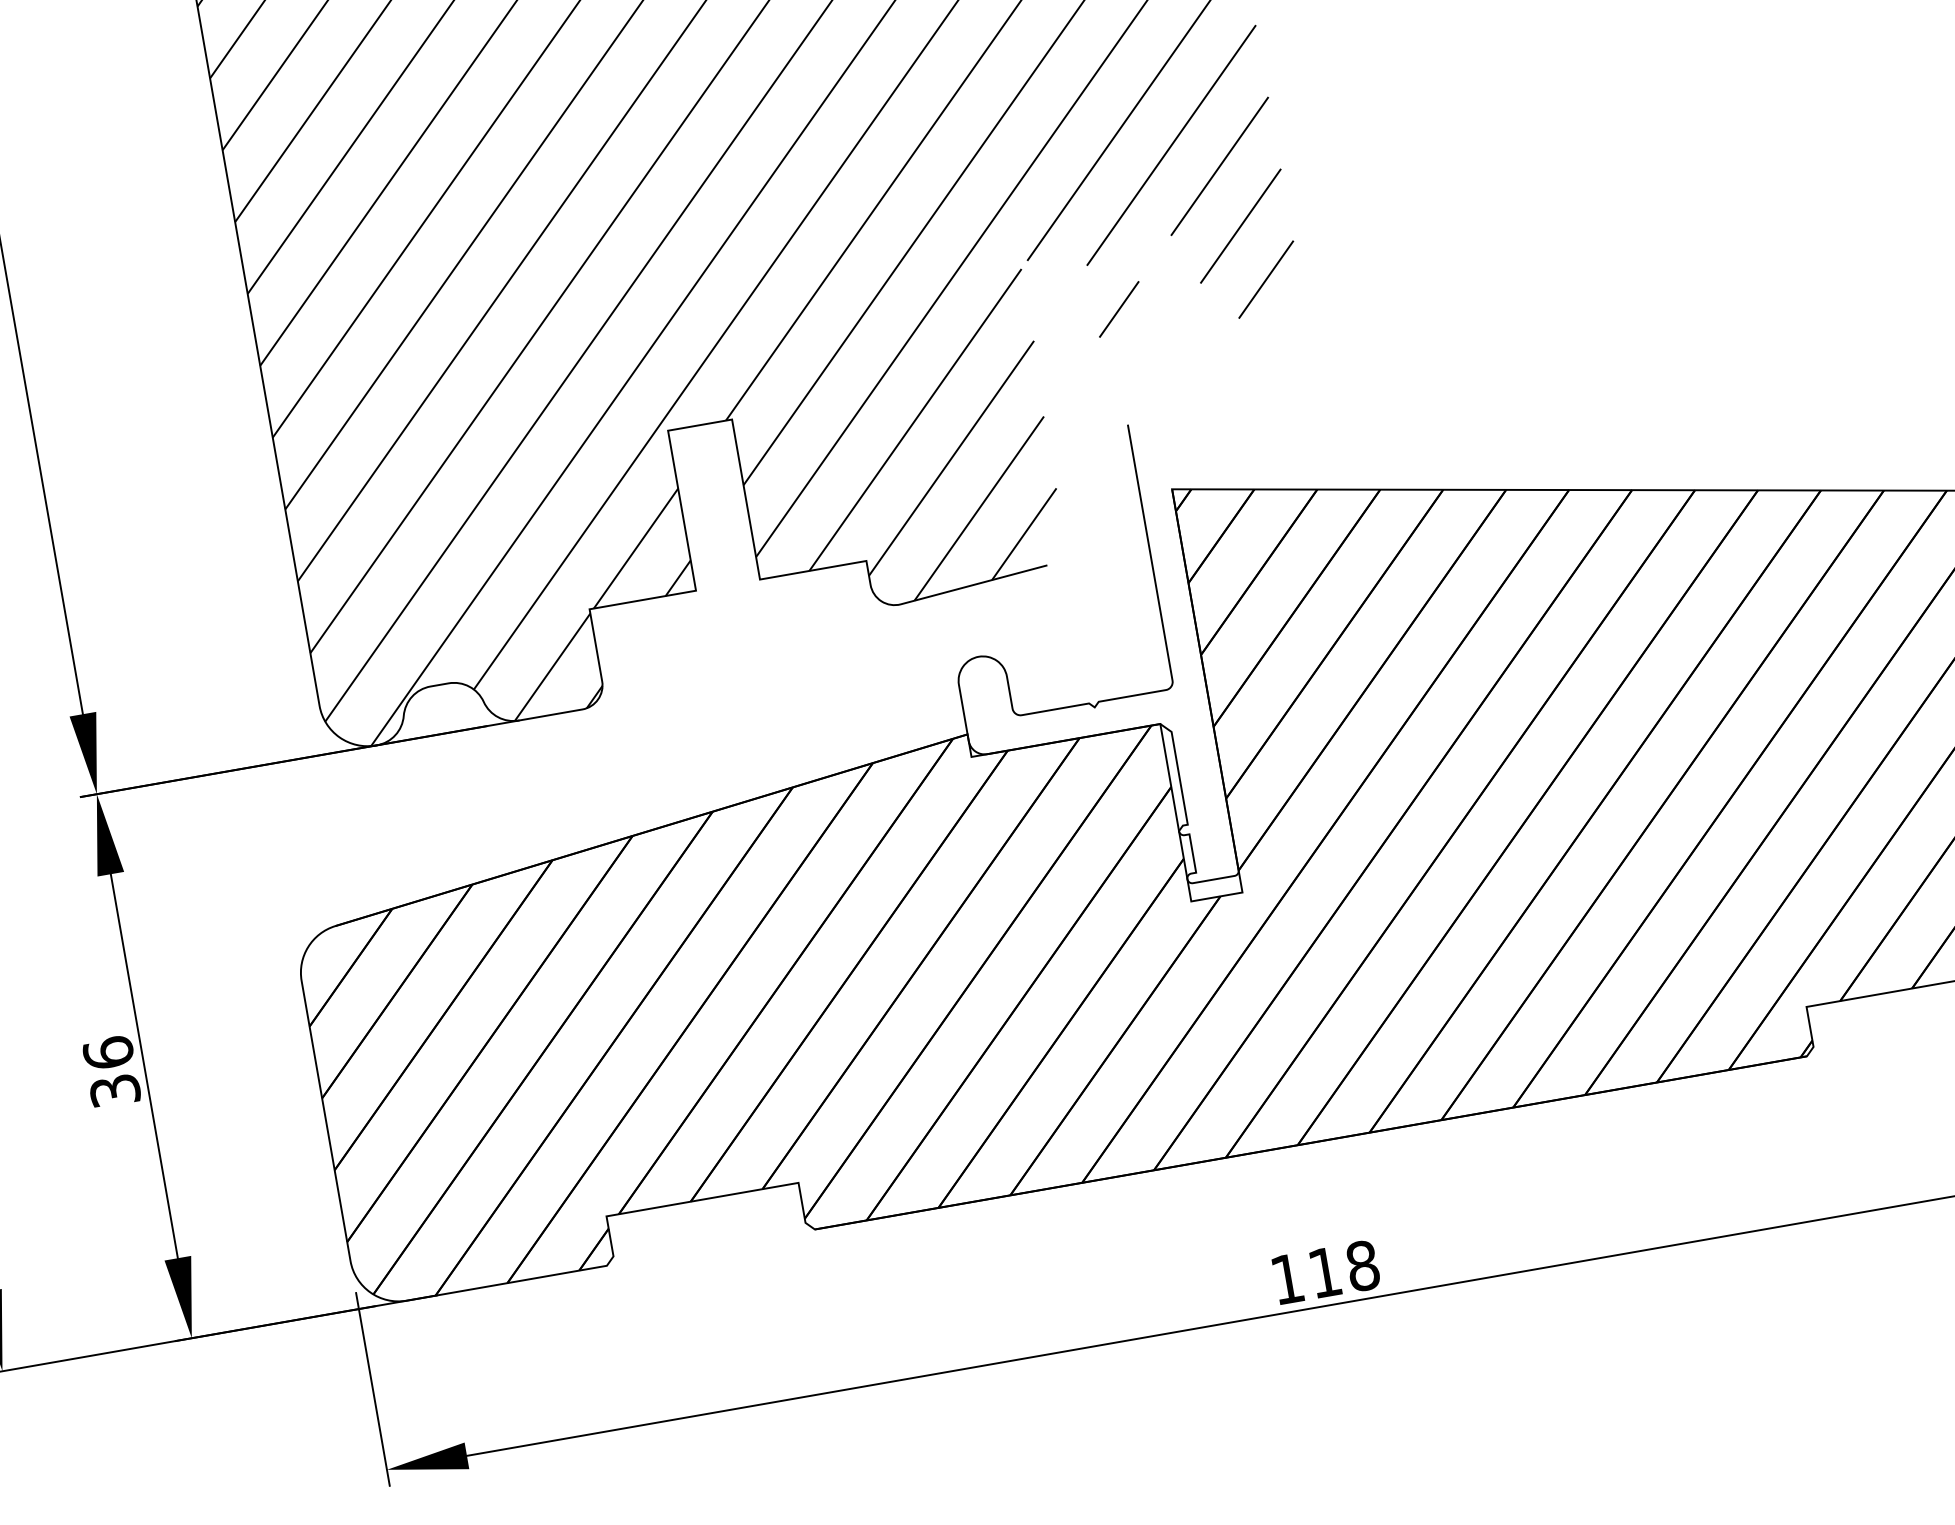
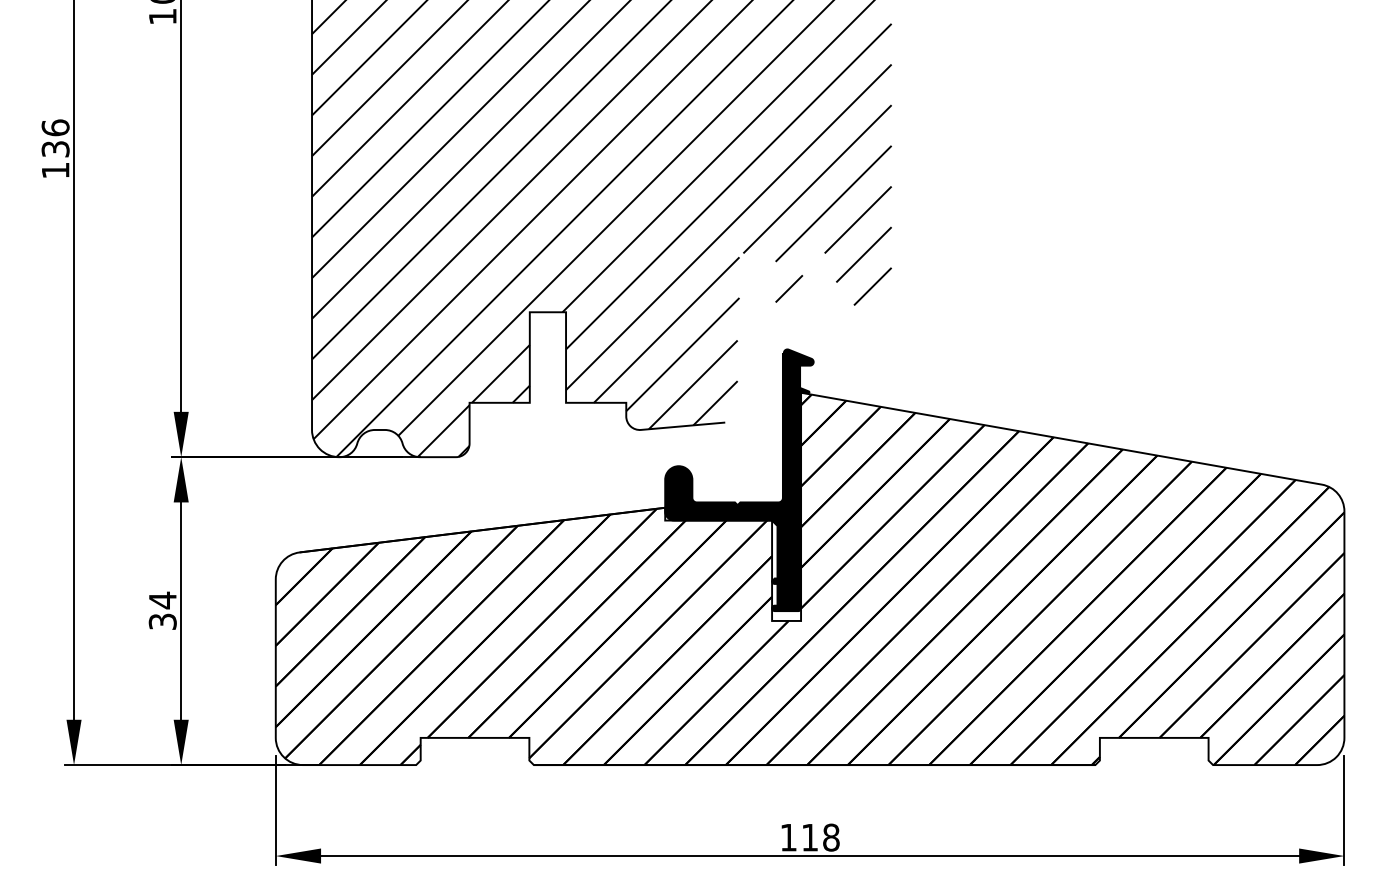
fill: (1090, 661) -> (739, 479), added
text: (107, 1053) -> (162, 600), 36 -> 34

